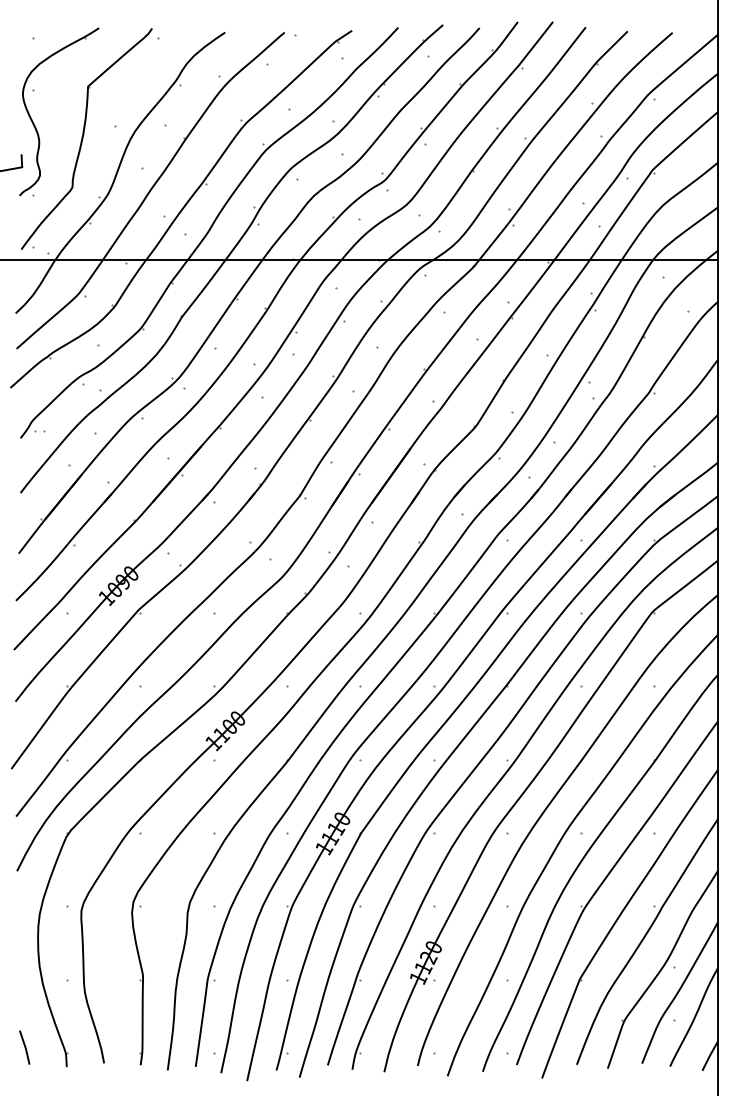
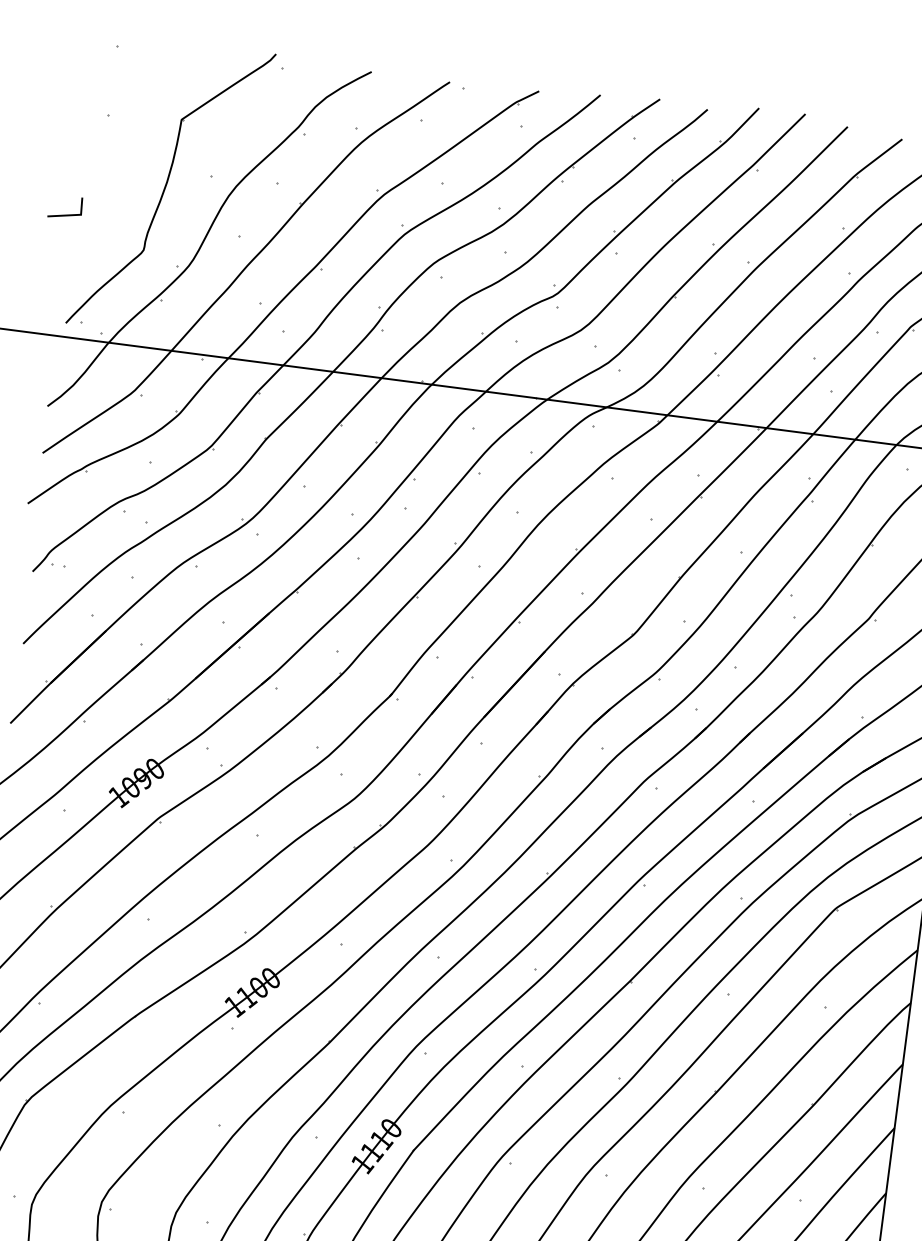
part: (34, 123) -> (104, 159), removed

